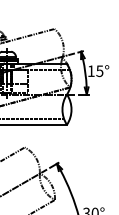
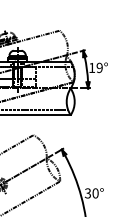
text: (99, 70) -> (99, 67), 15° -> 19°

